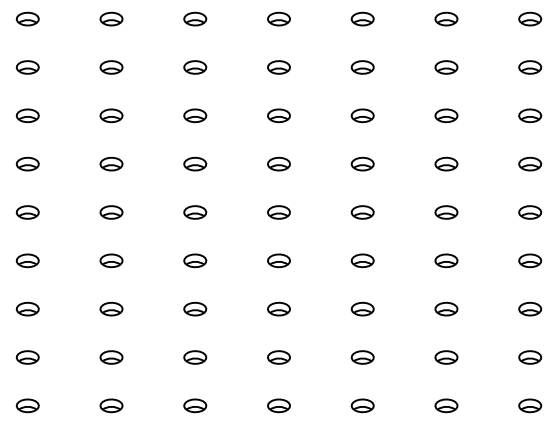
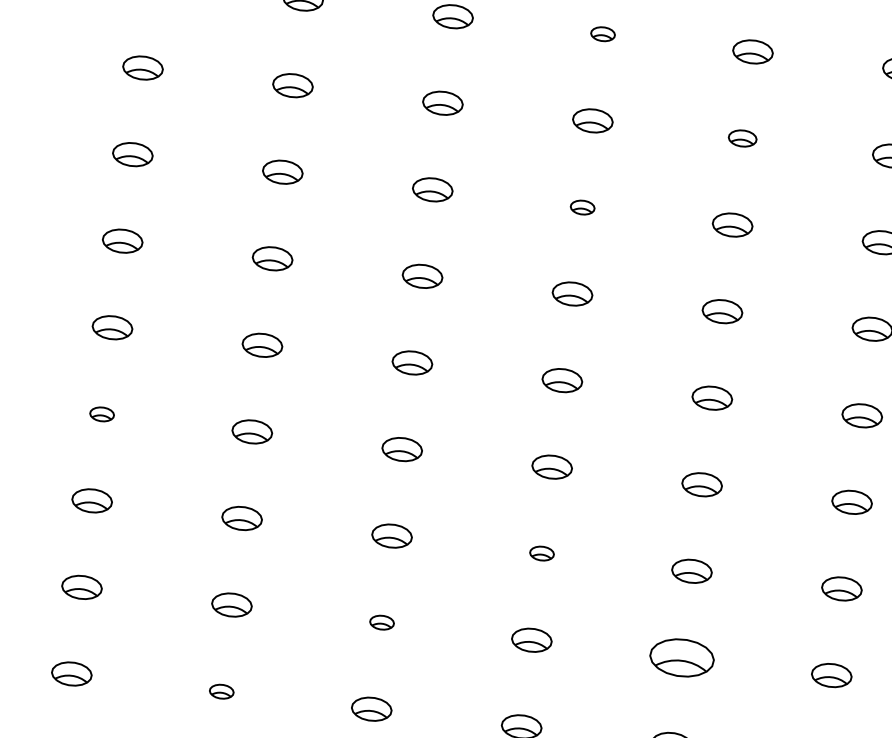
part: (278, 18) -> (602, 33), size x0.6
part: (362, 67) -> (742, 138), size x0.7
part: (278, 115) -> (581, 206), size x0.6
part: (27, 260) -> (101, 413), size x0.6
part: (278, 308) -> (541, 552), size x0.6
part: (195, 357) -> (382, 622), size x0.6
part: (362, 357) -> (681, 657), size x1.6
part: (111, 405) -> (221, 691), size x0.6

